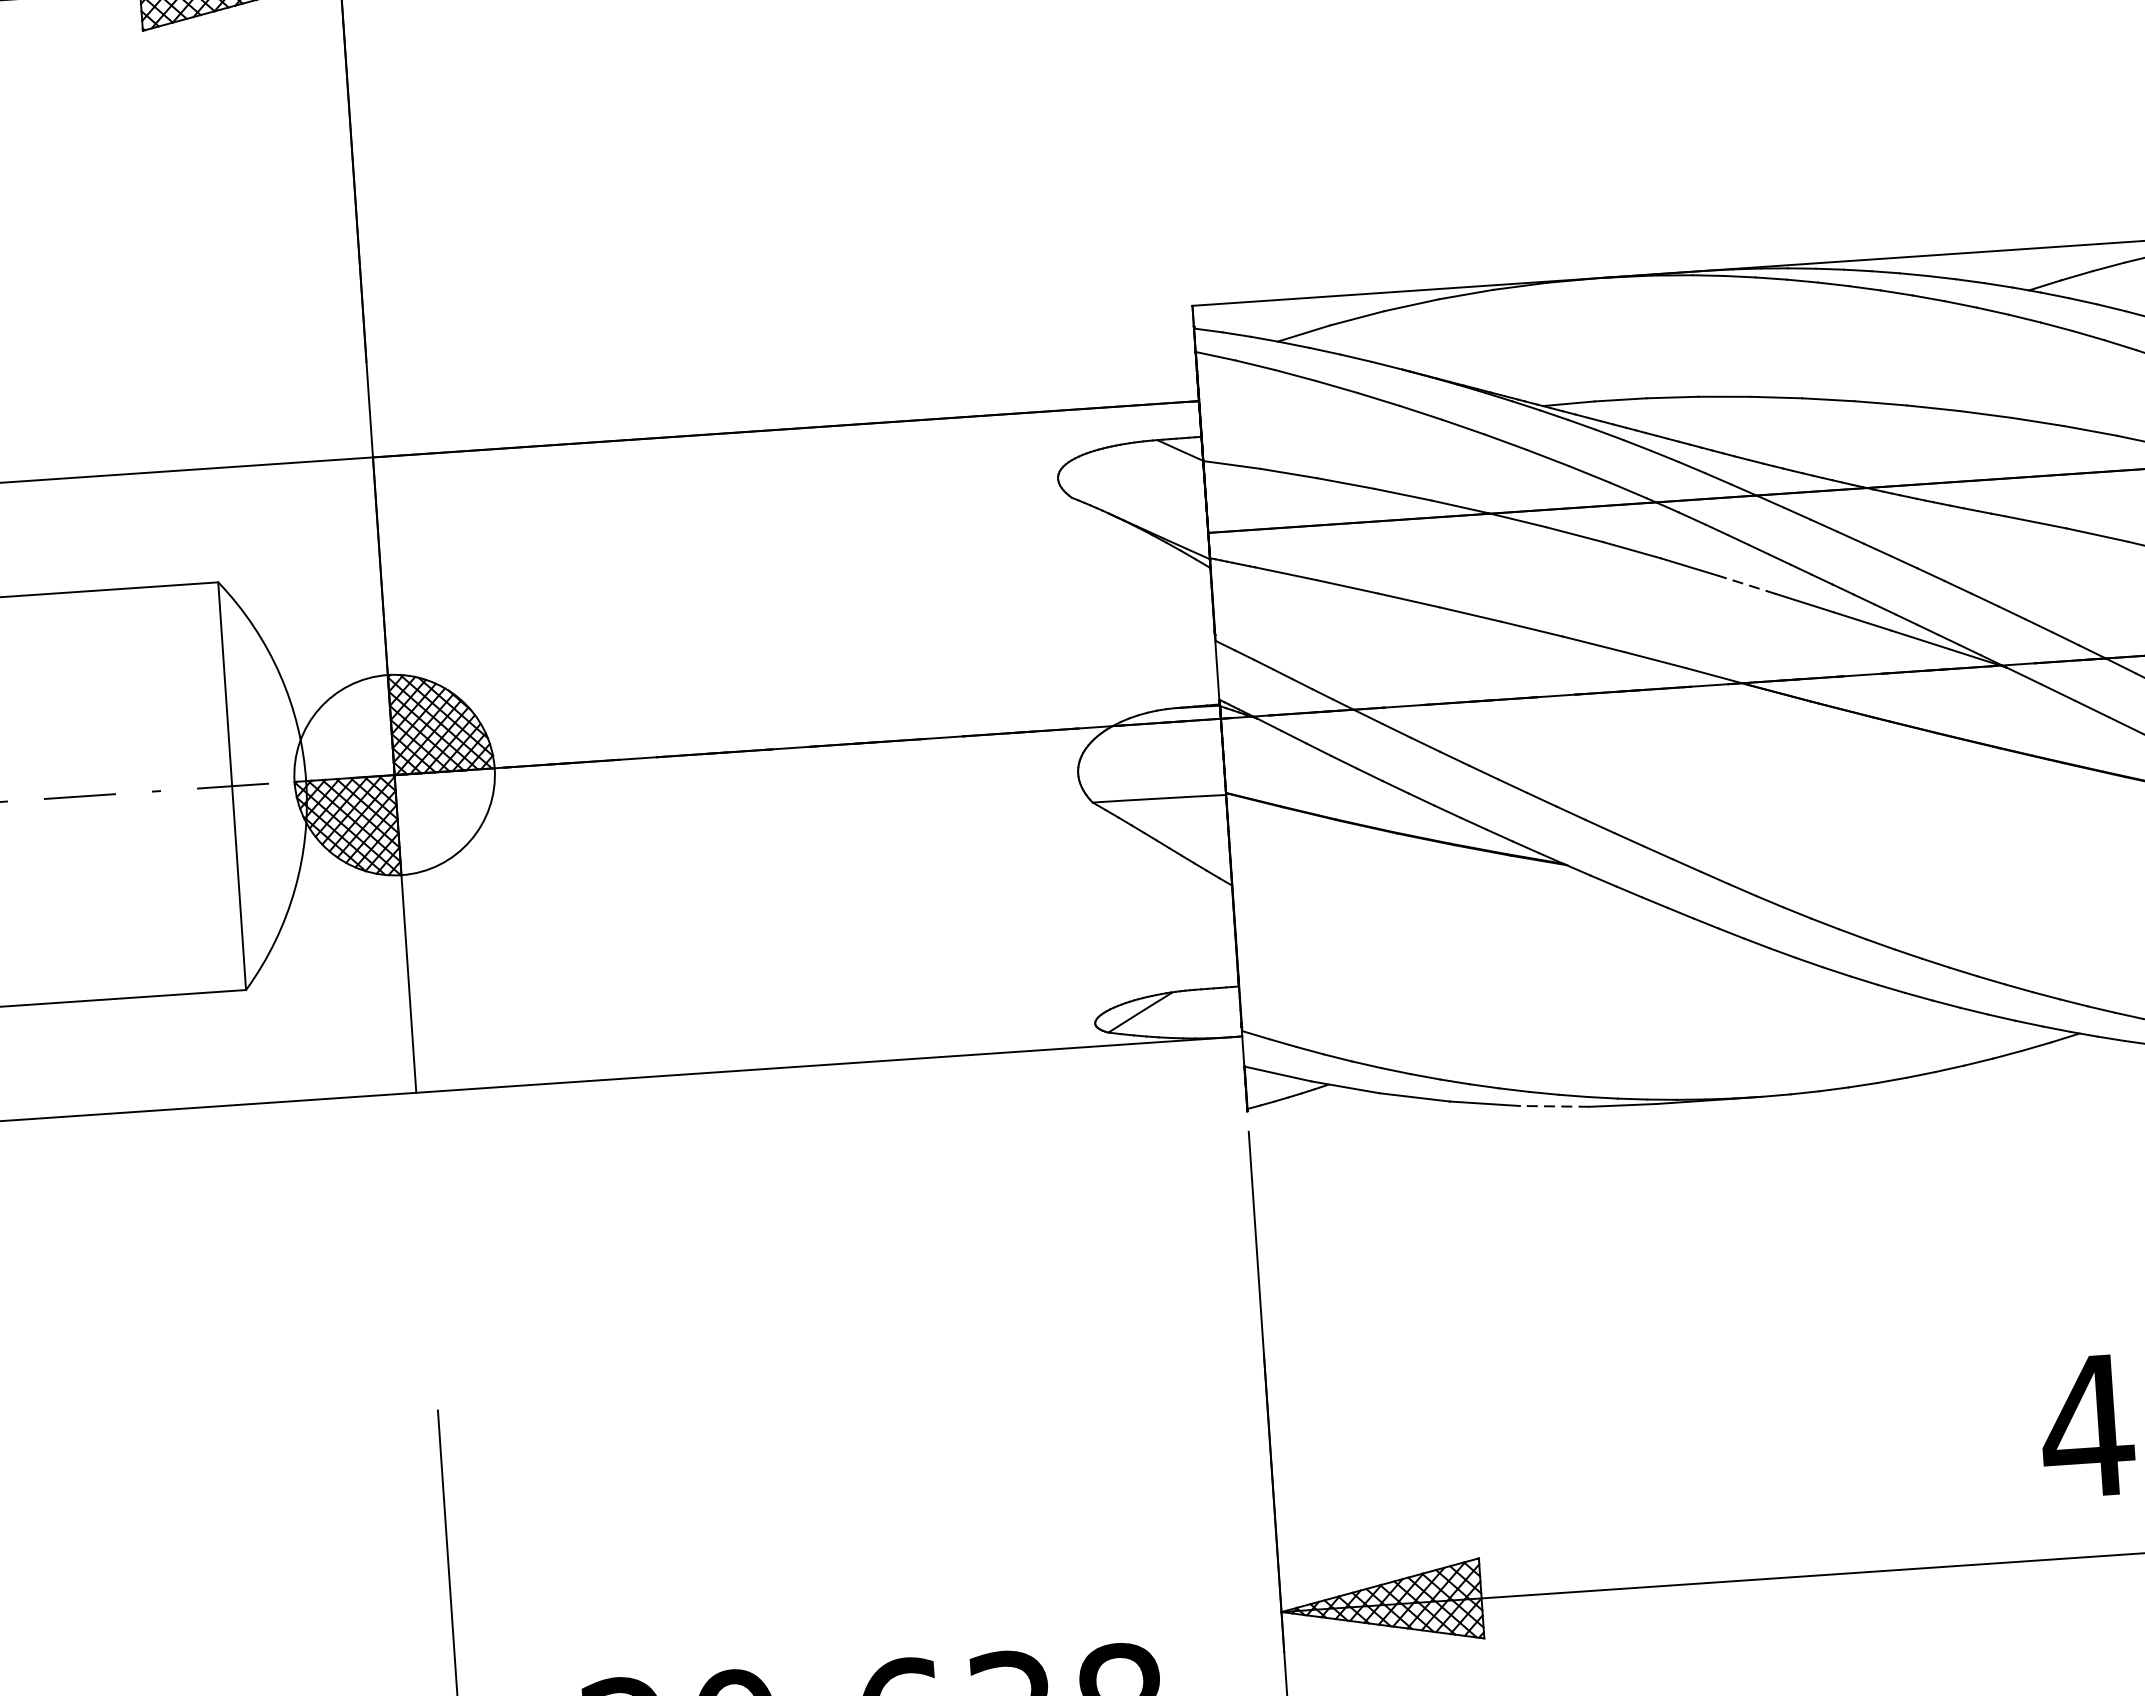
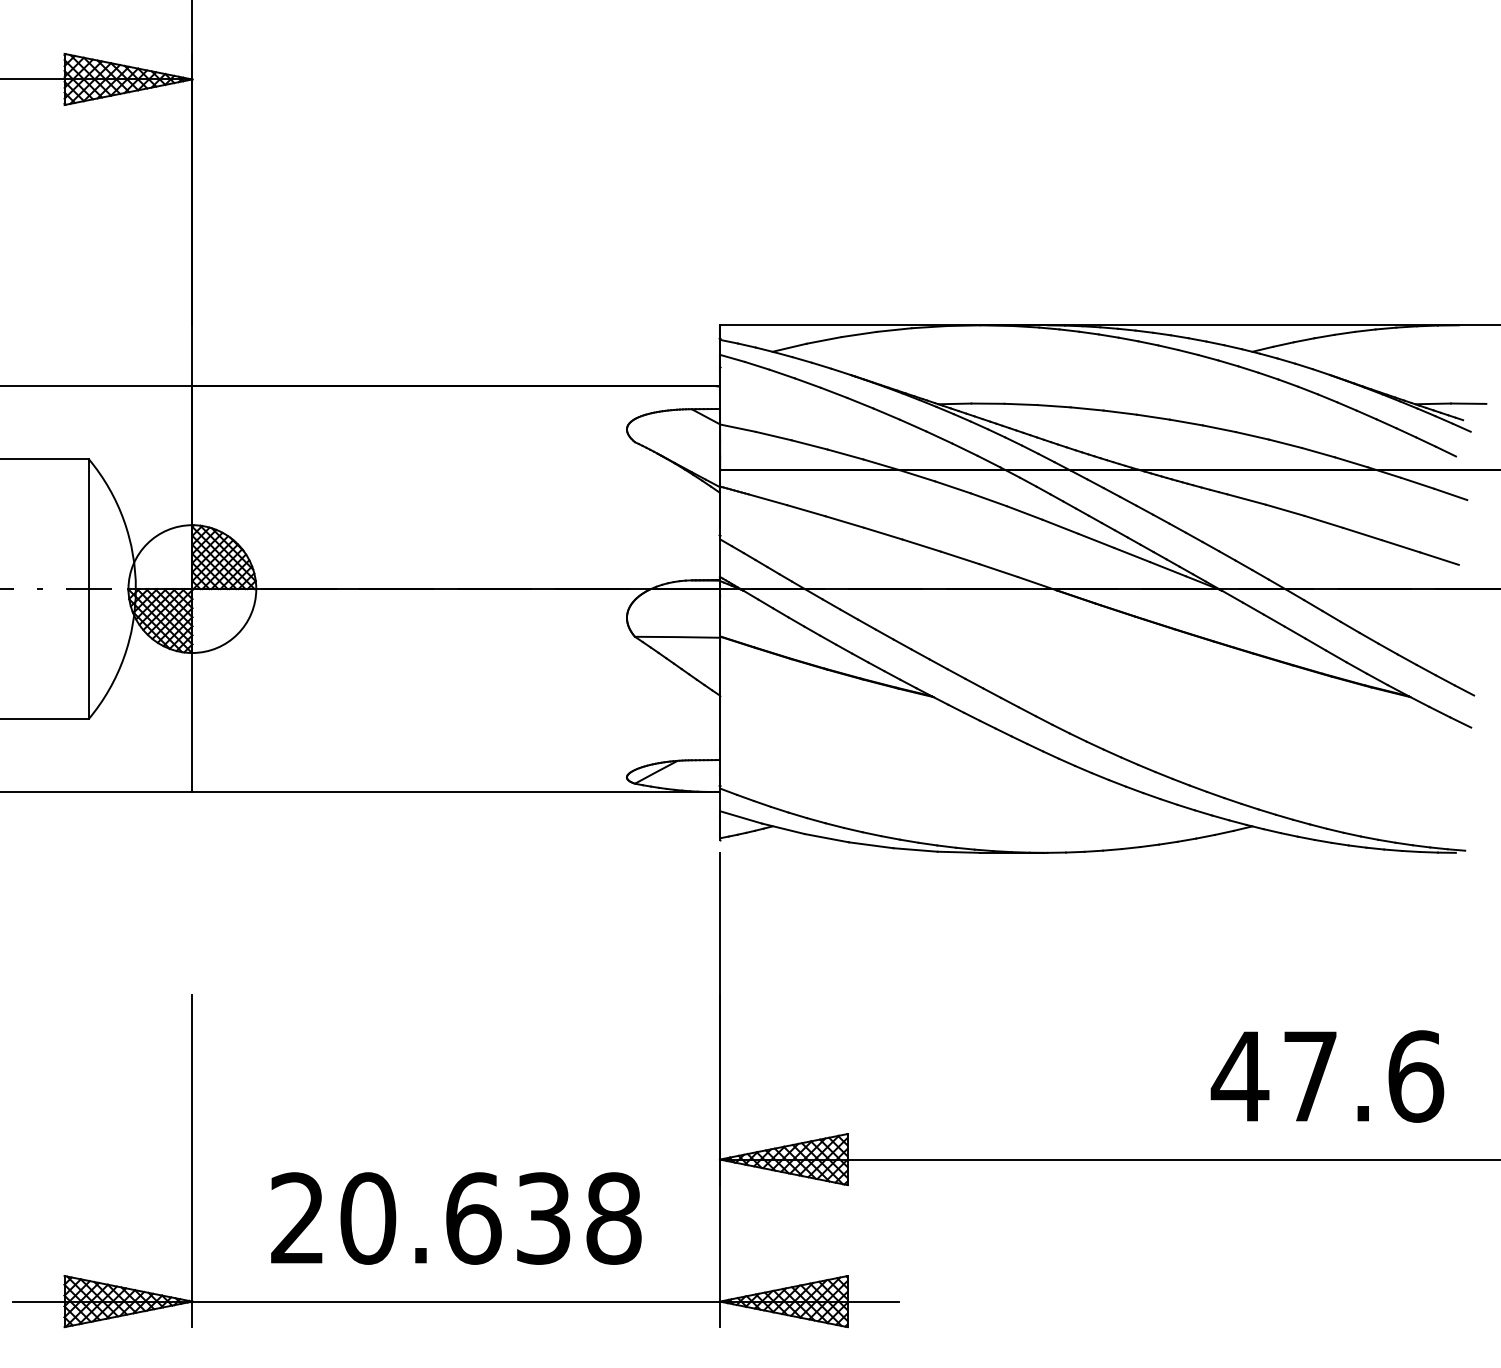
line: (1747, 584) -> (1060, 526), dashed -> solid
line: (1554, 1105) -> (915, 849), dashed -> solid

